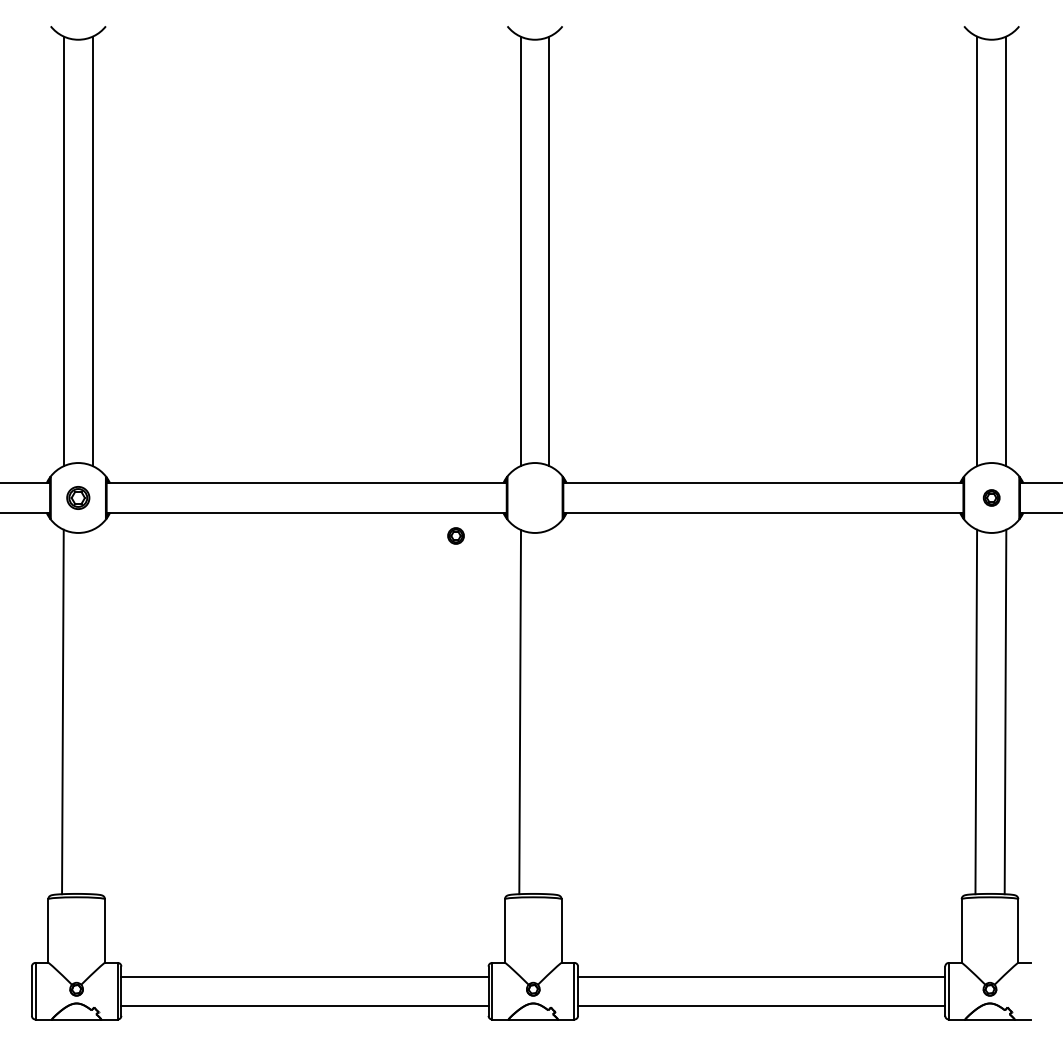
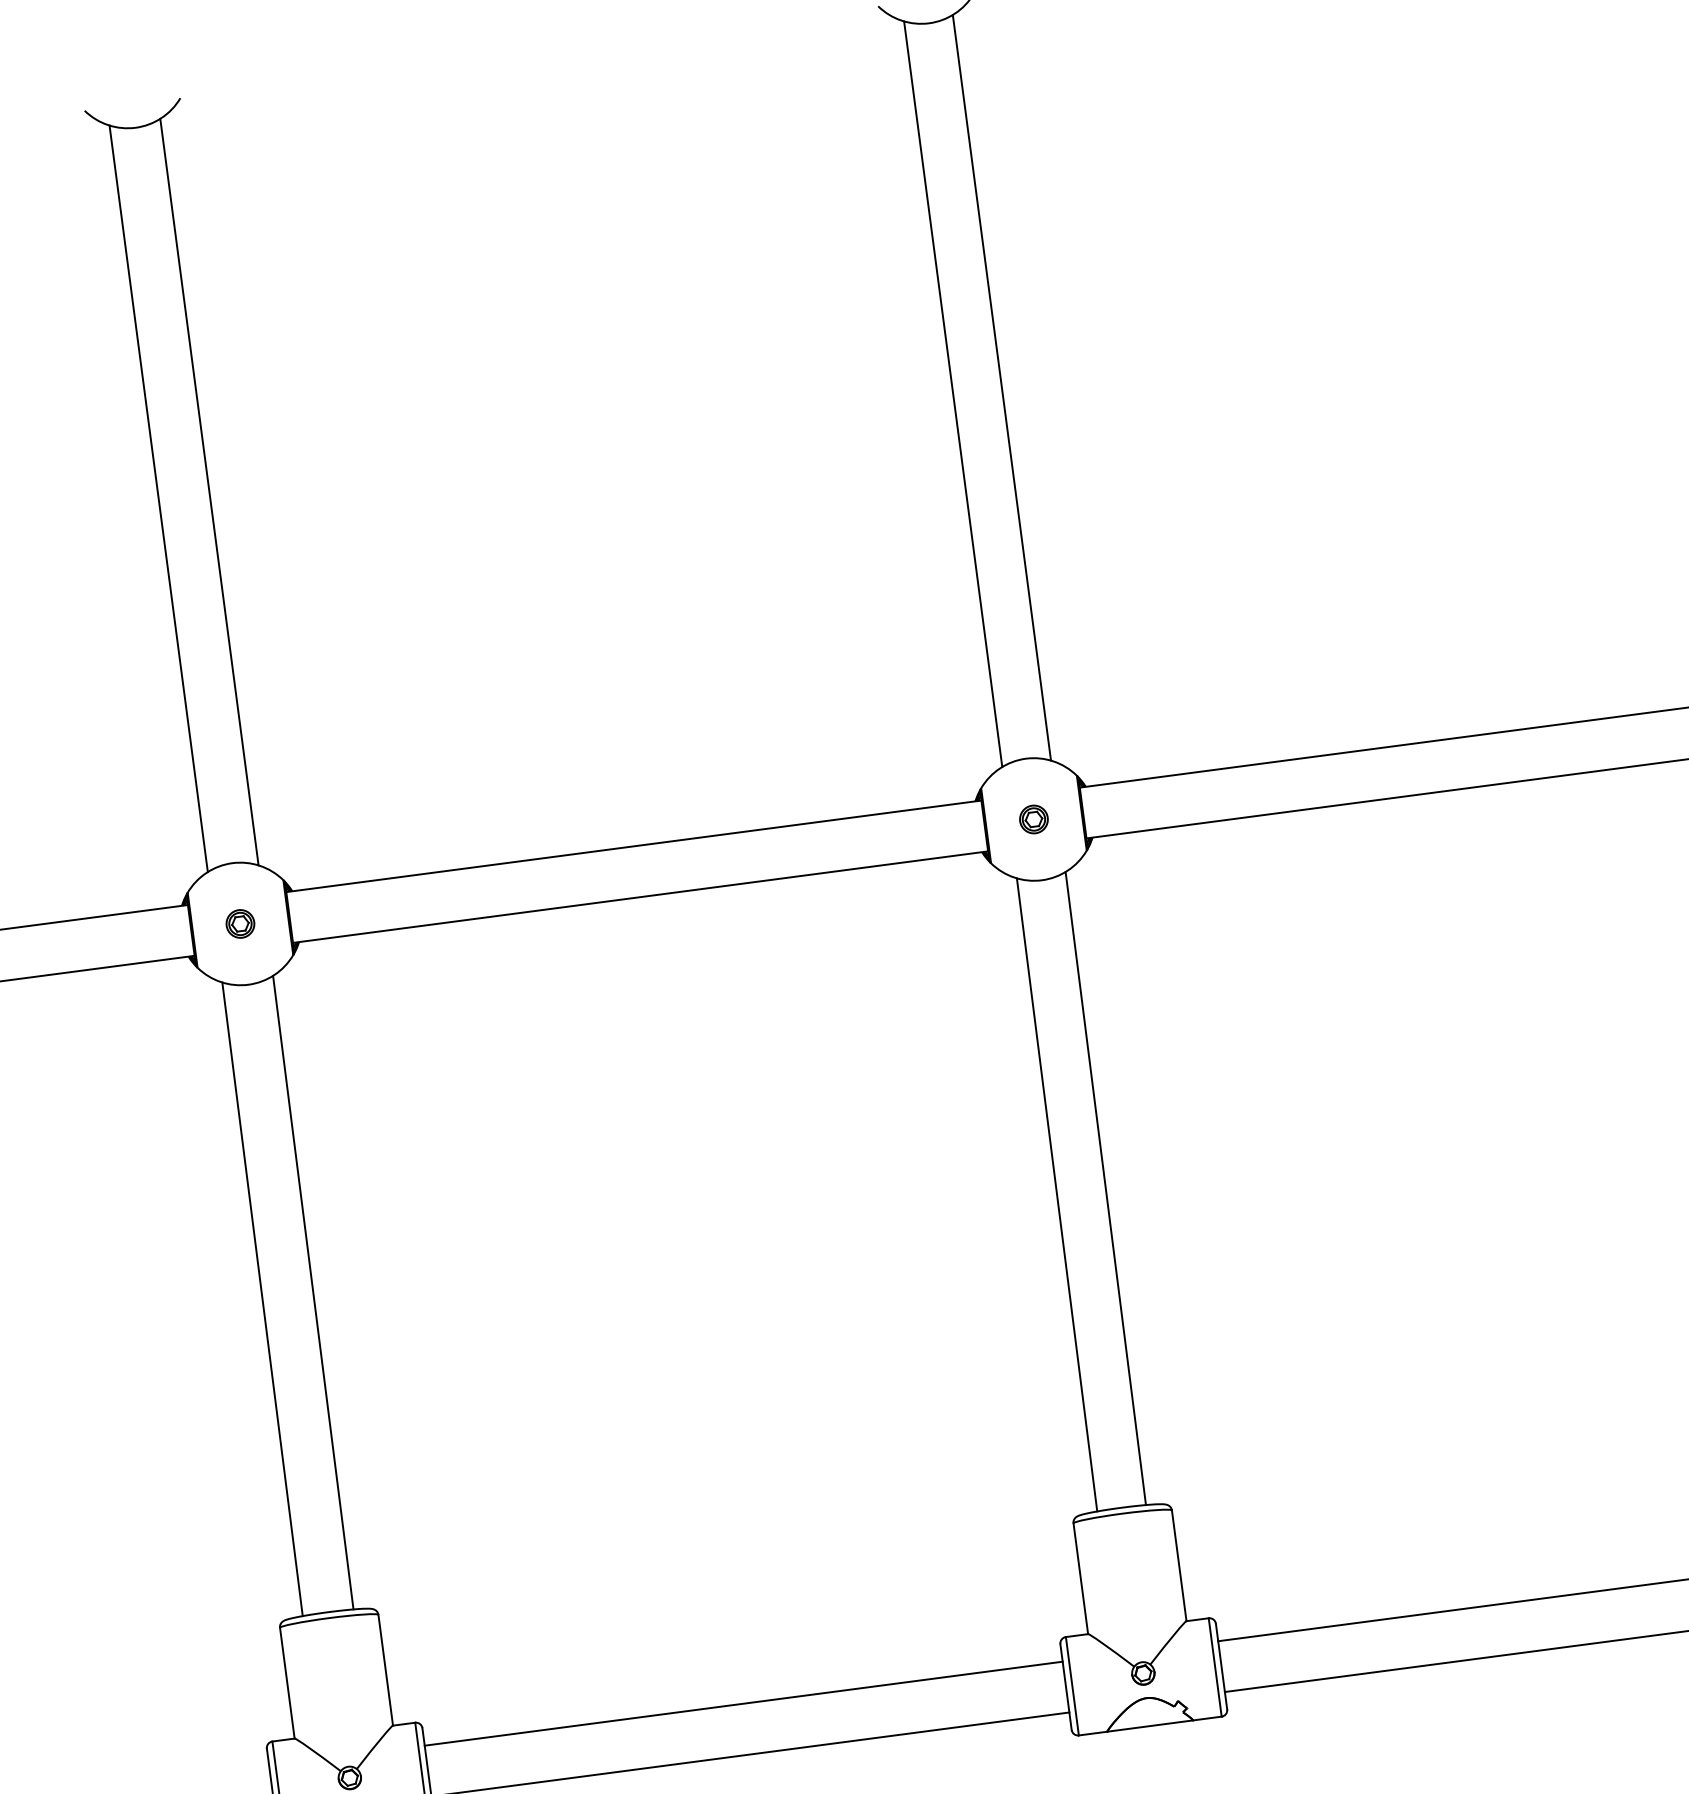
part: (78, 497) -> (240, 923), size x0.71
part: (455, 535) -> (1032, 818), moved
line: (91, 711) -> (312, 1291), added
line: (548, 712) -> (1106, 1189), added

